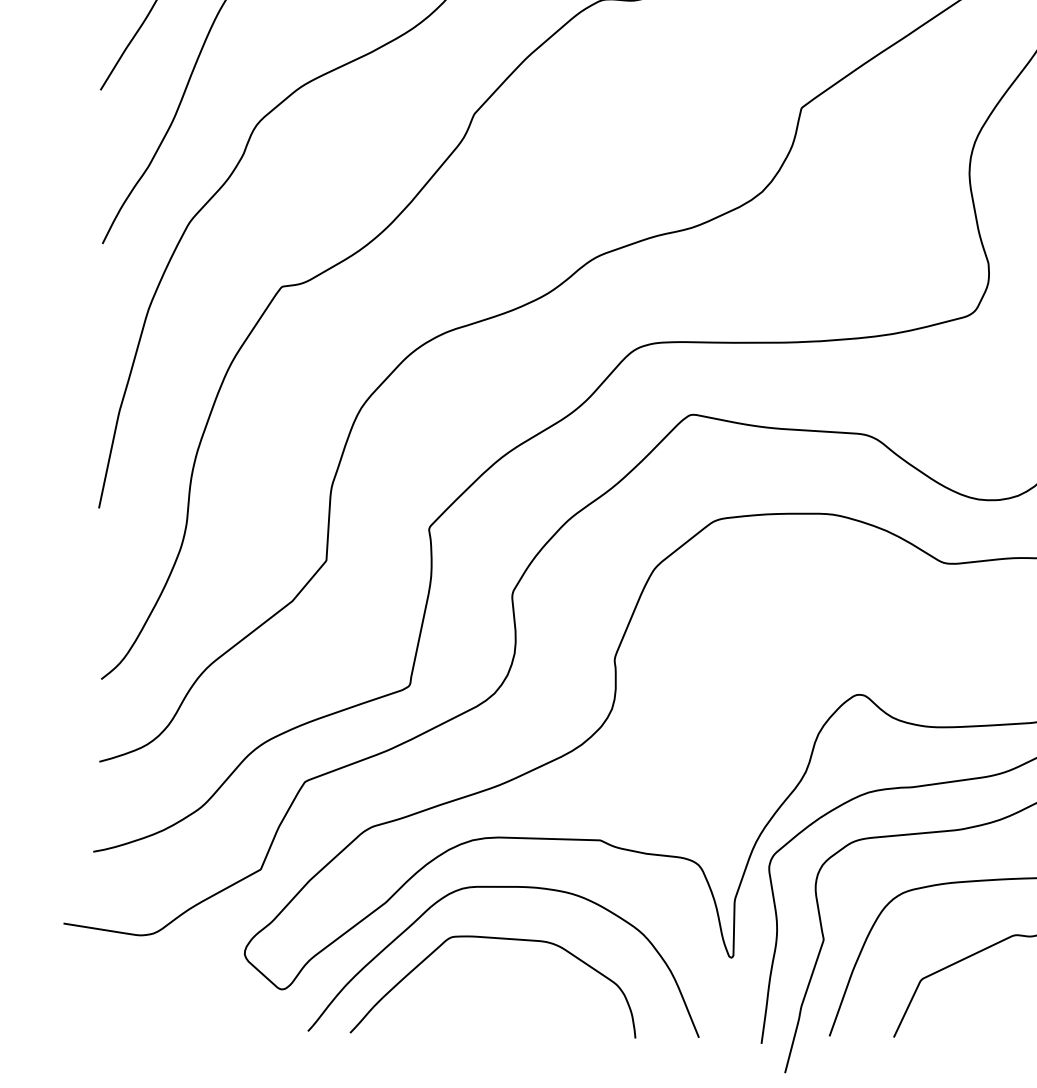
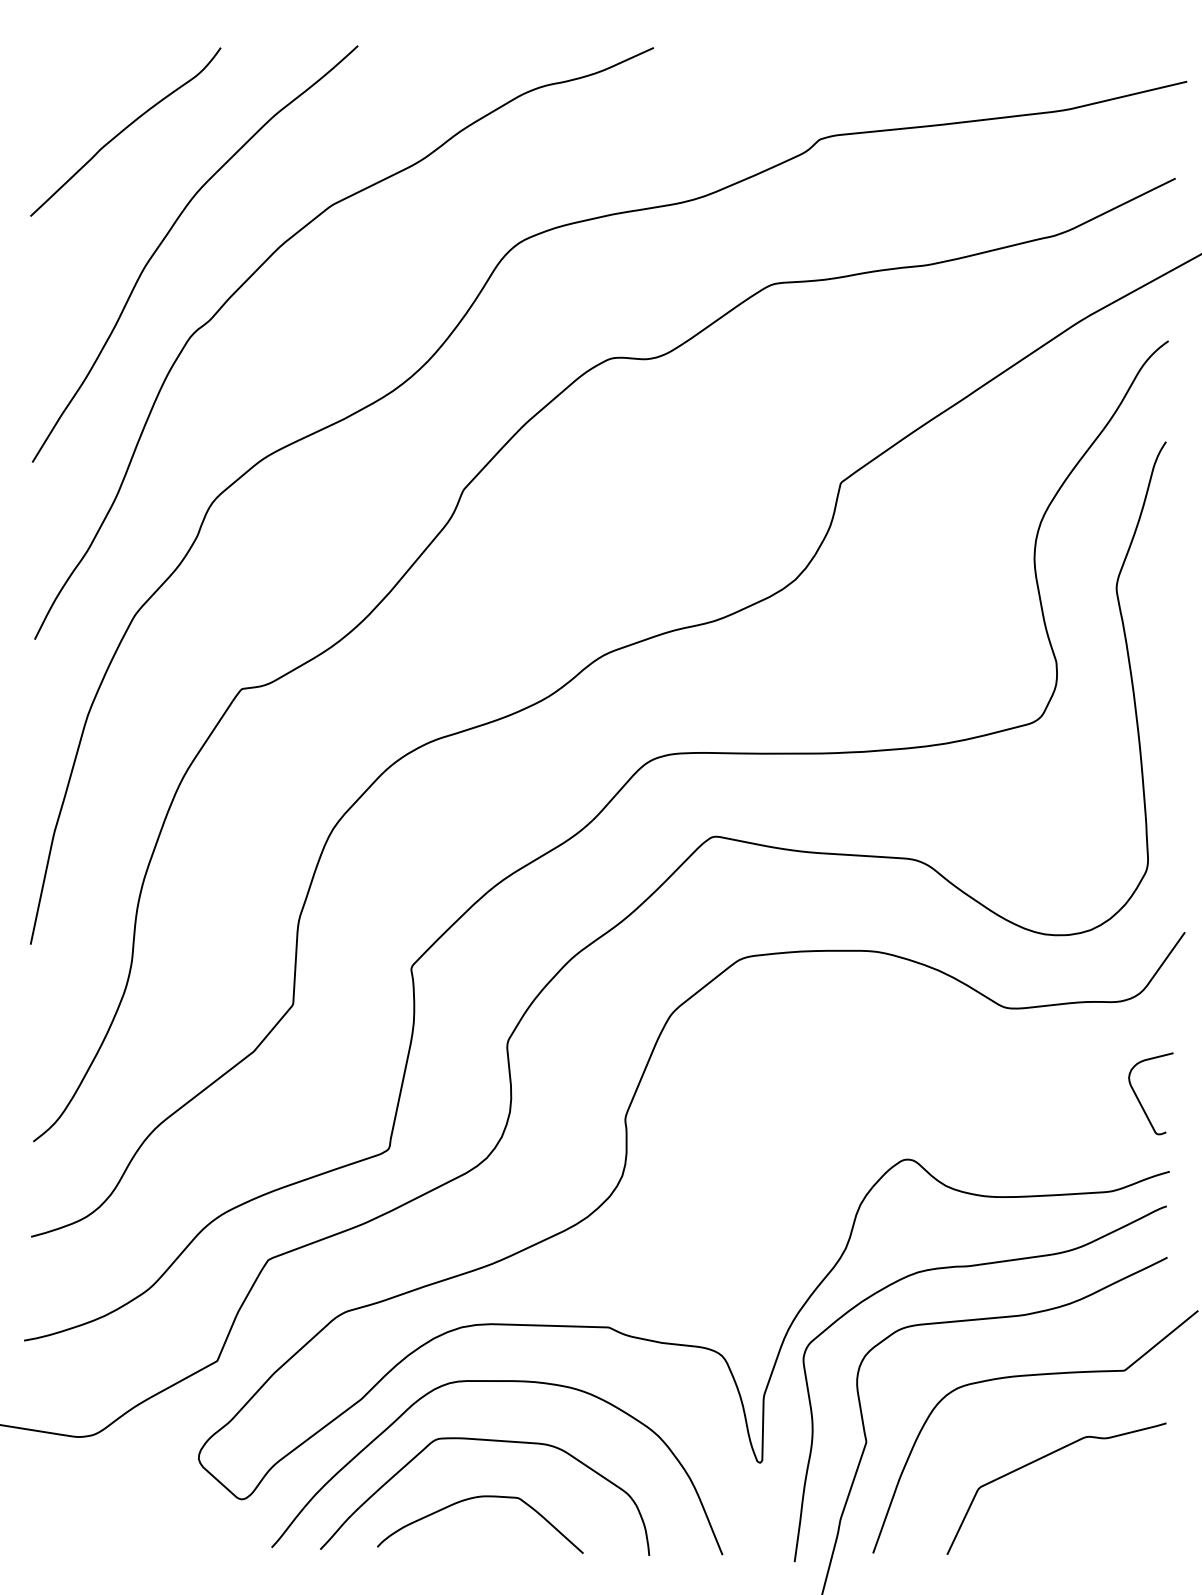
curve: (485, 988) -> (476, 1498), added

